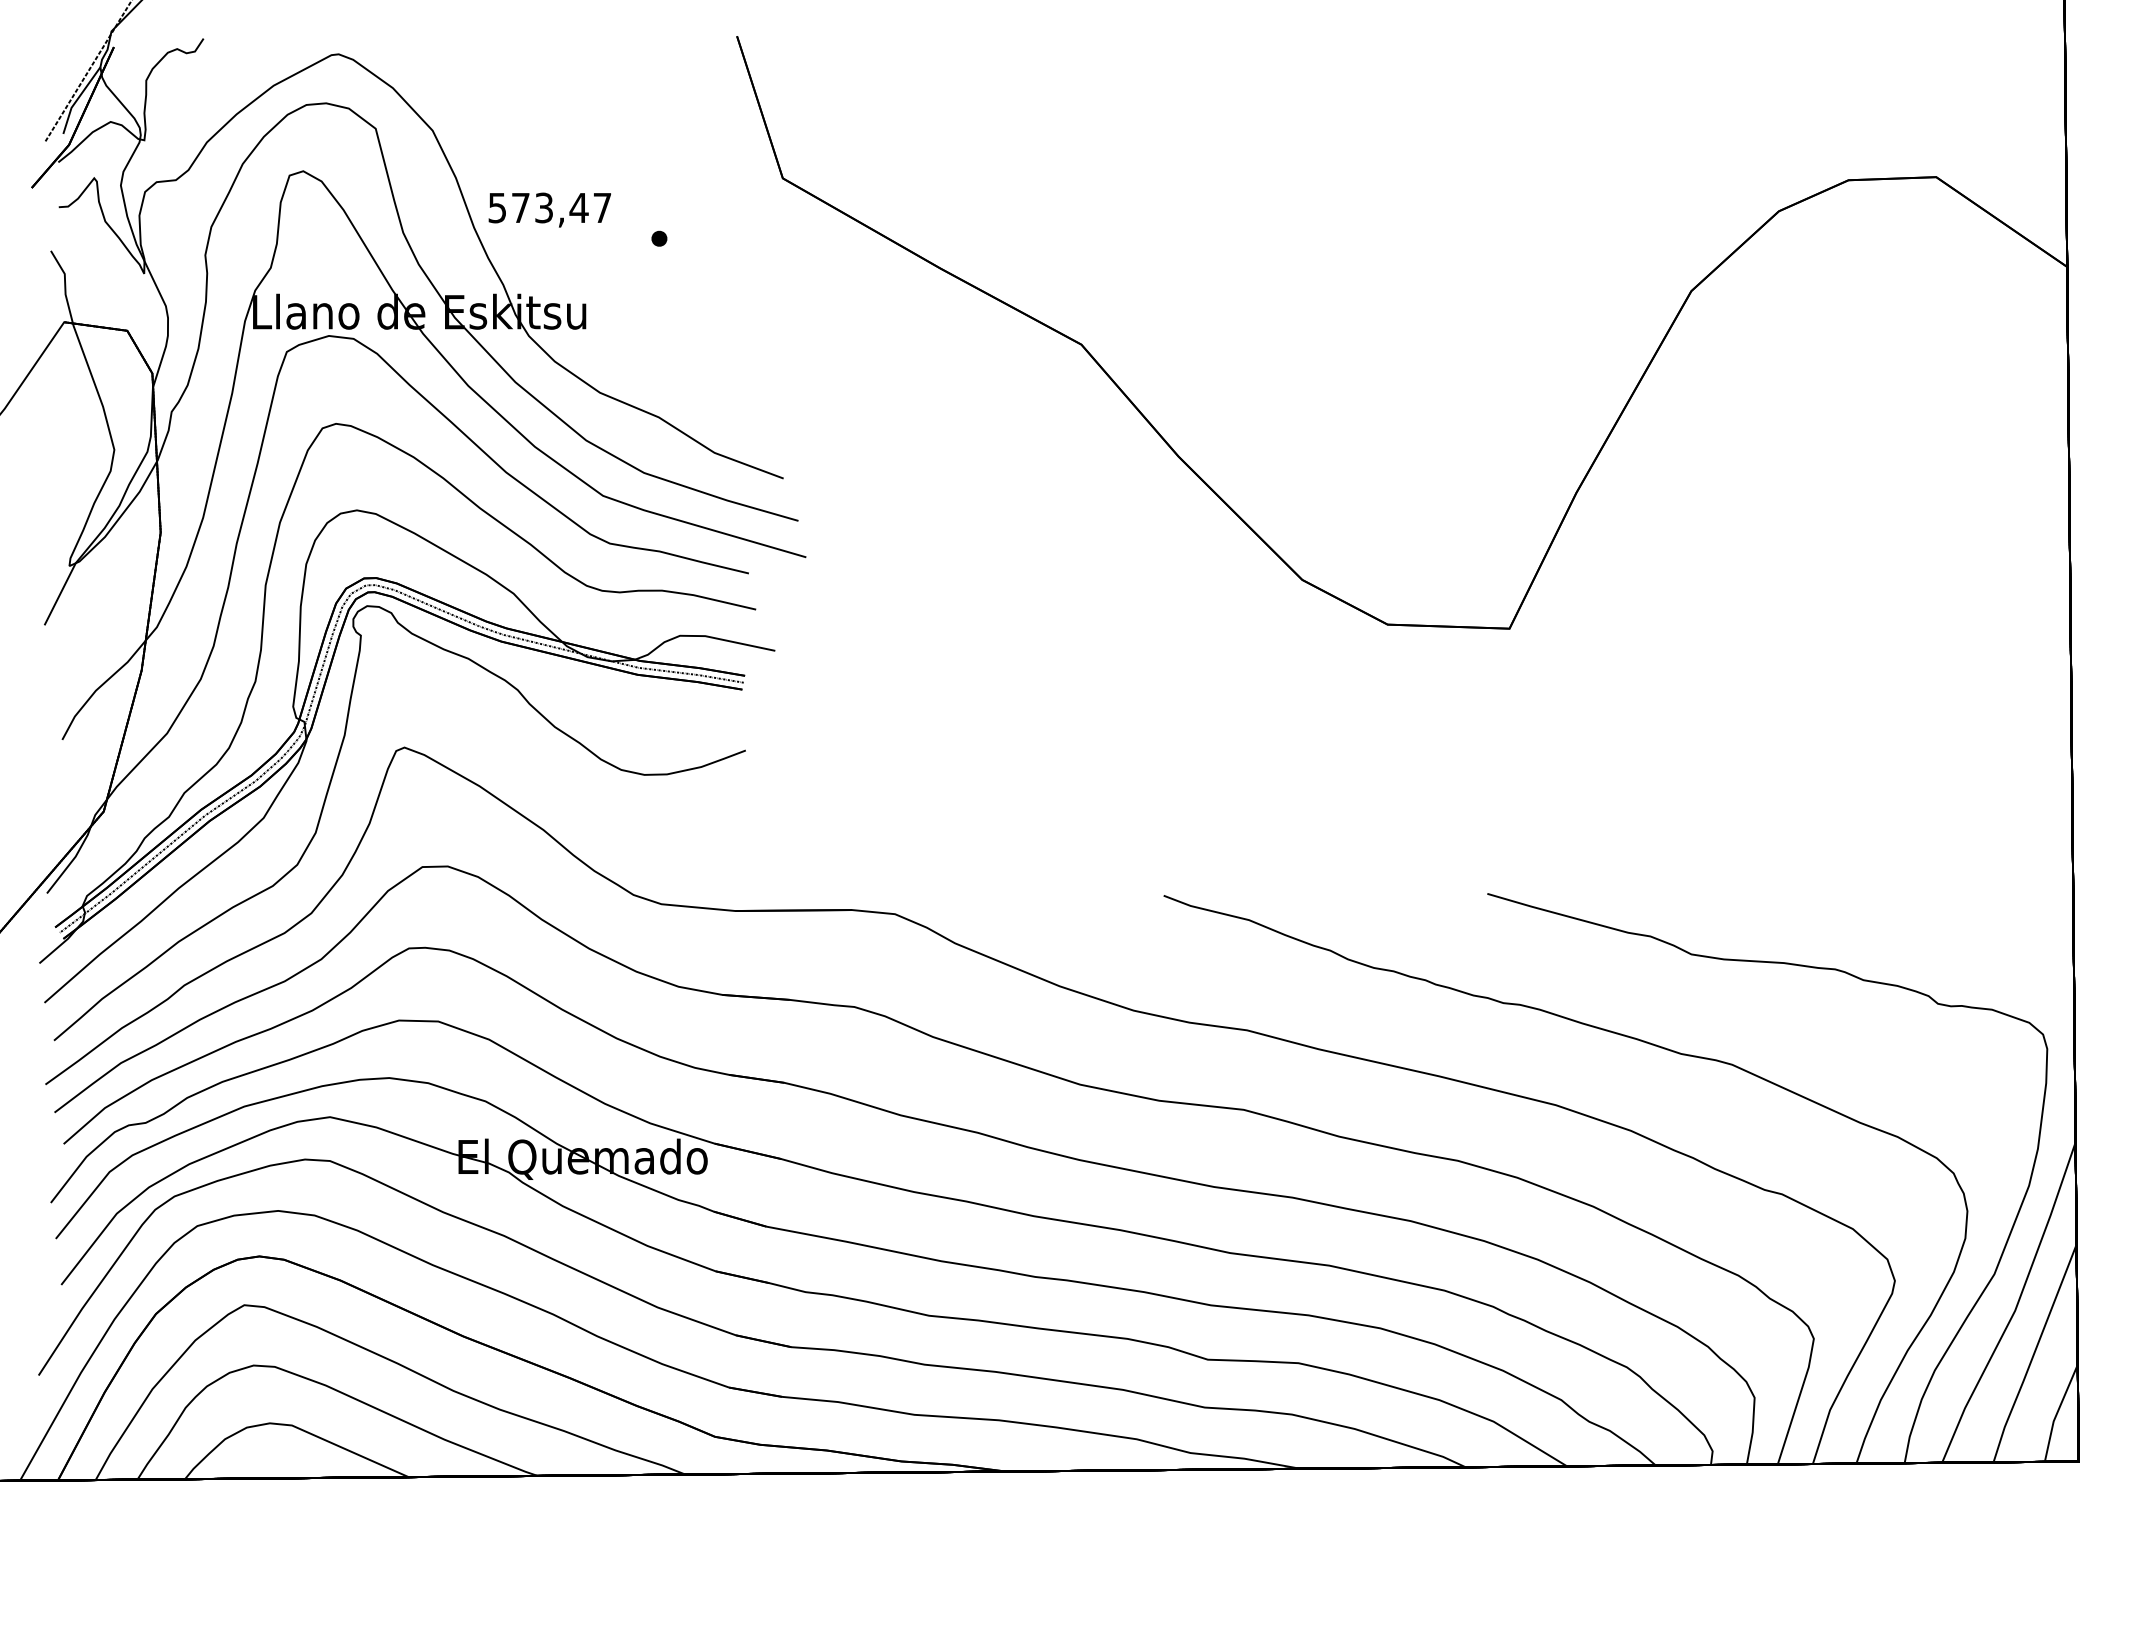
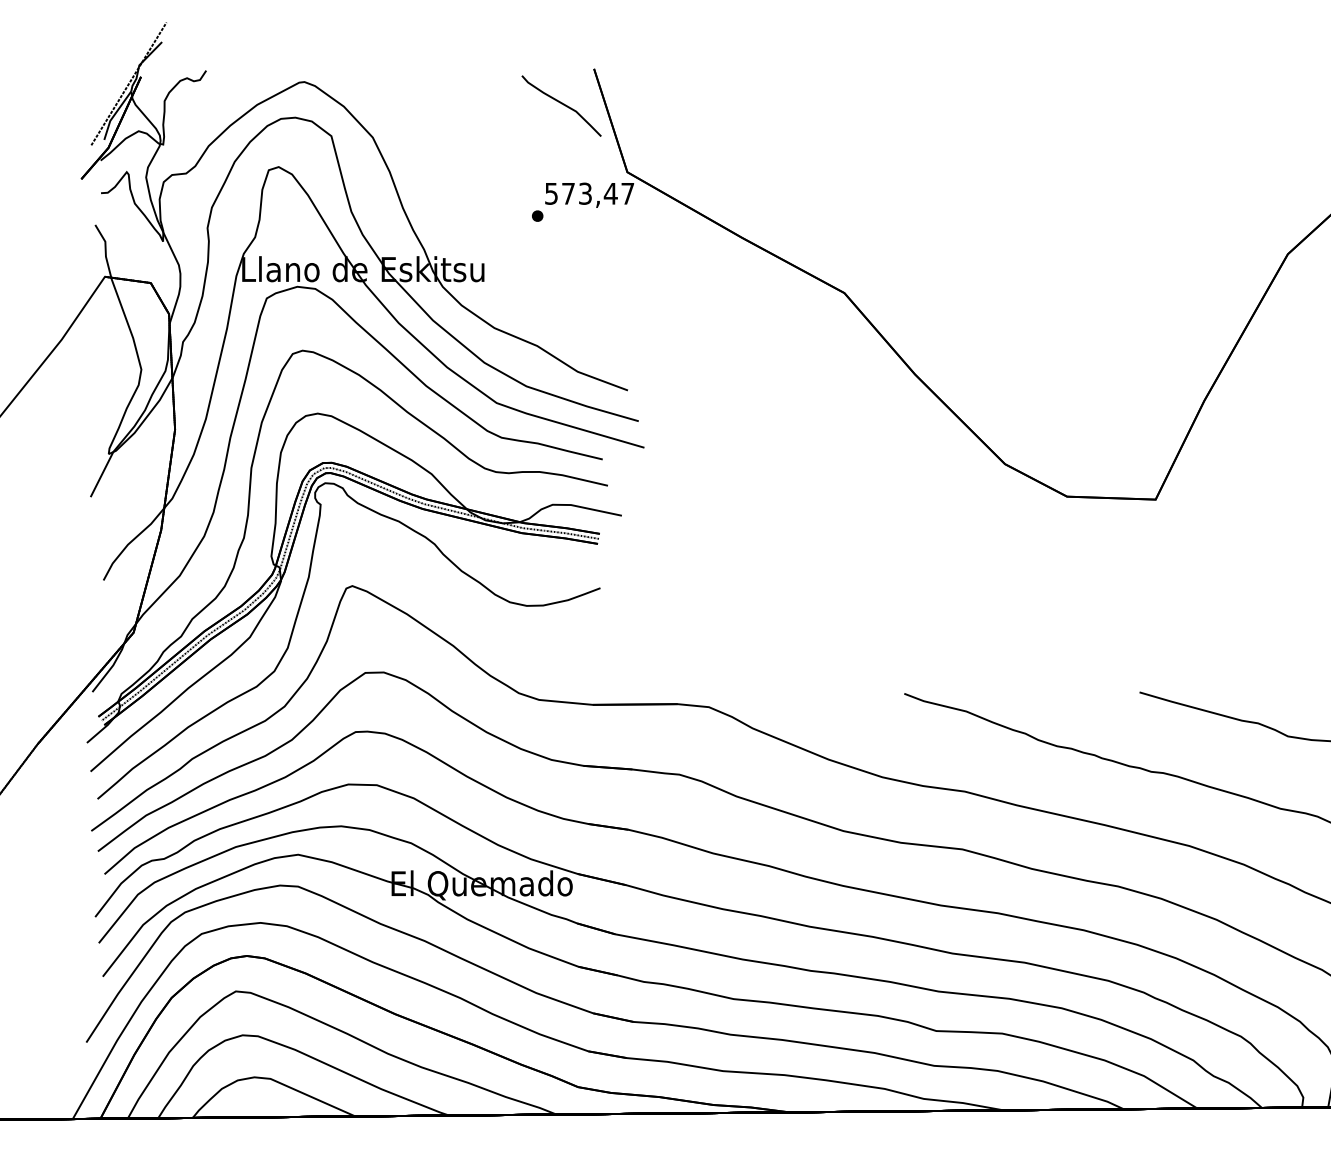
curve: (693, 85) -> (562, 104), added
text: (549, 209) -> (589, 194), moved

